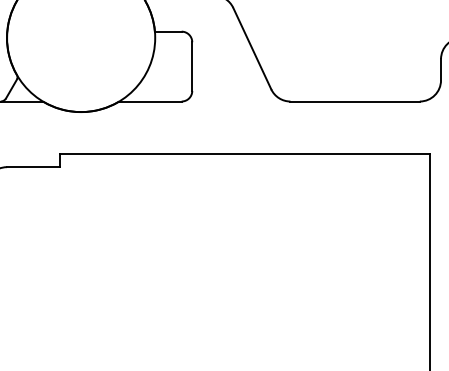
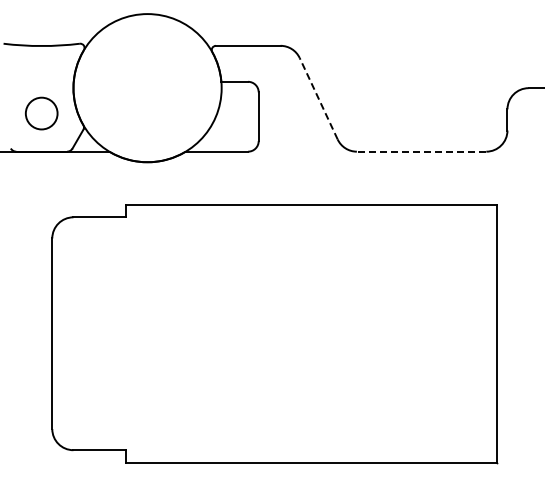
line: (252, 48) -> (318, 98), solid -> dashed
line: (355, 101) -> (421, 151), solid -> dashed

